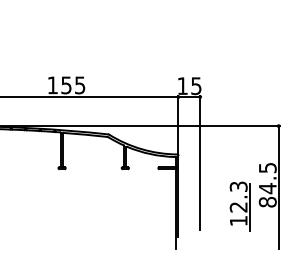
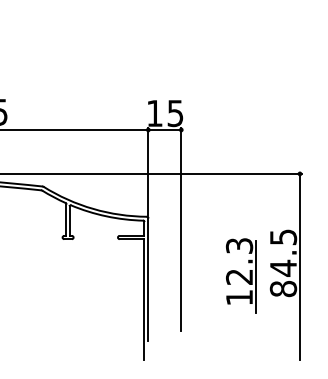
part: (239, 206) -> (240, 275), moved

